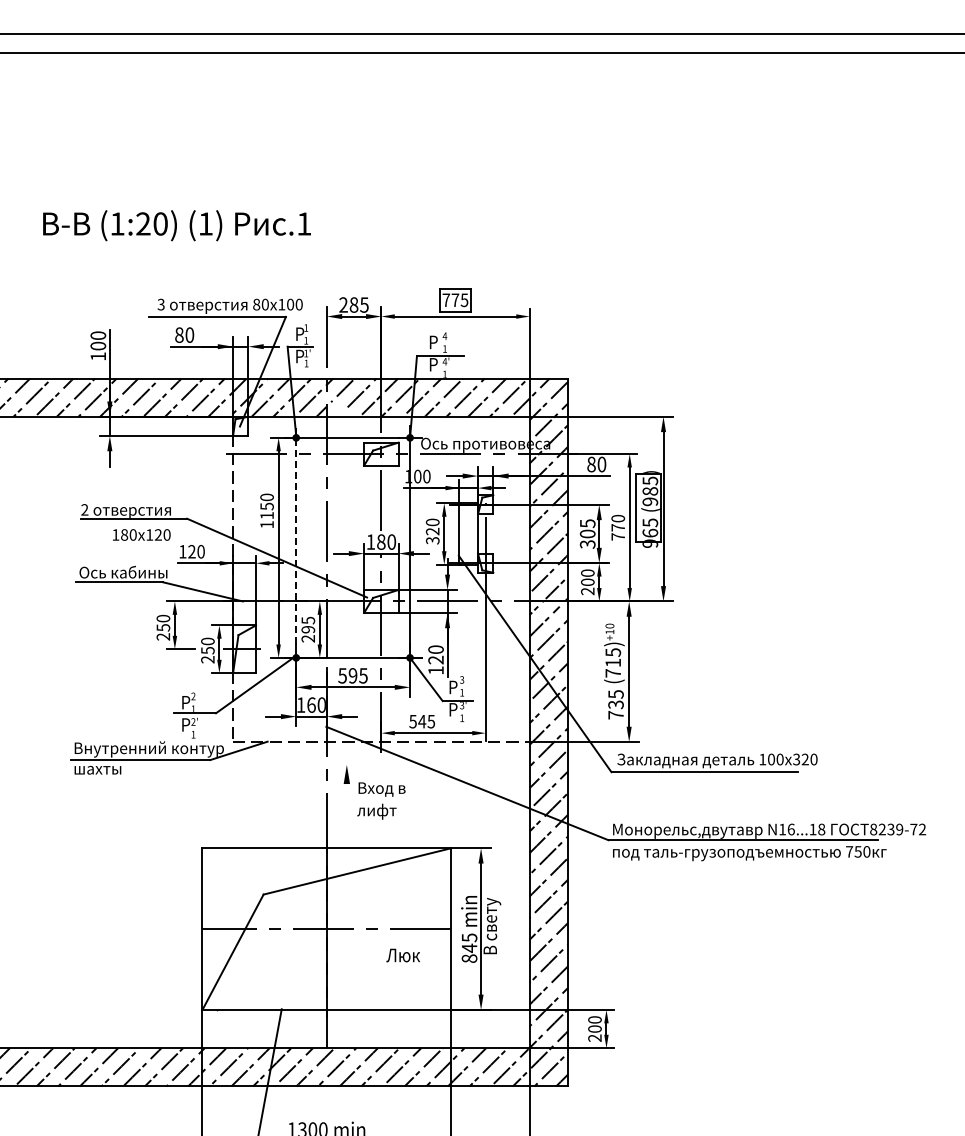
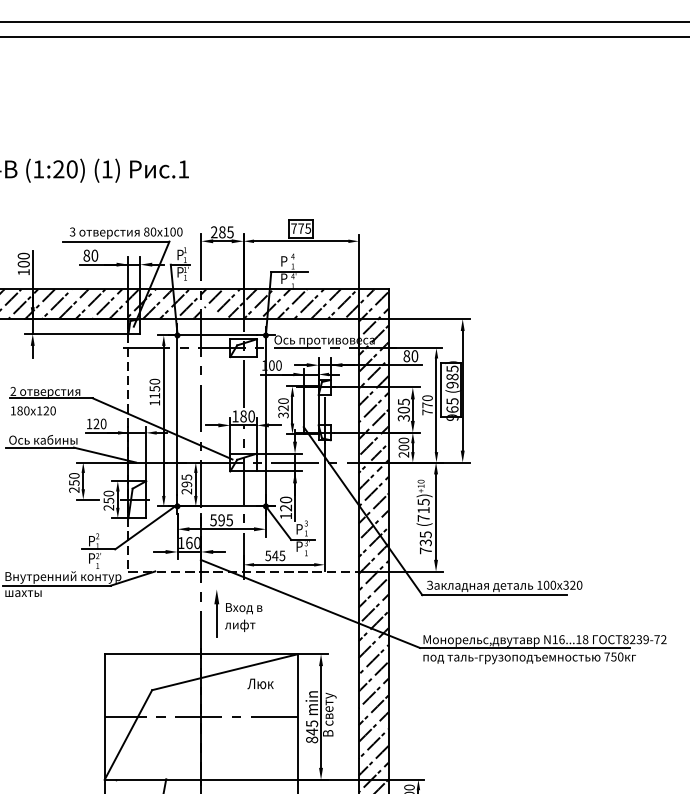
line: (296, 533) -> (177, 409), dashed -> solid
text: (141, 534) -> (33, 410), moved
line: (346, 805) -> (216, 621), added
text: (402, 955) -> (260, 683), moved

